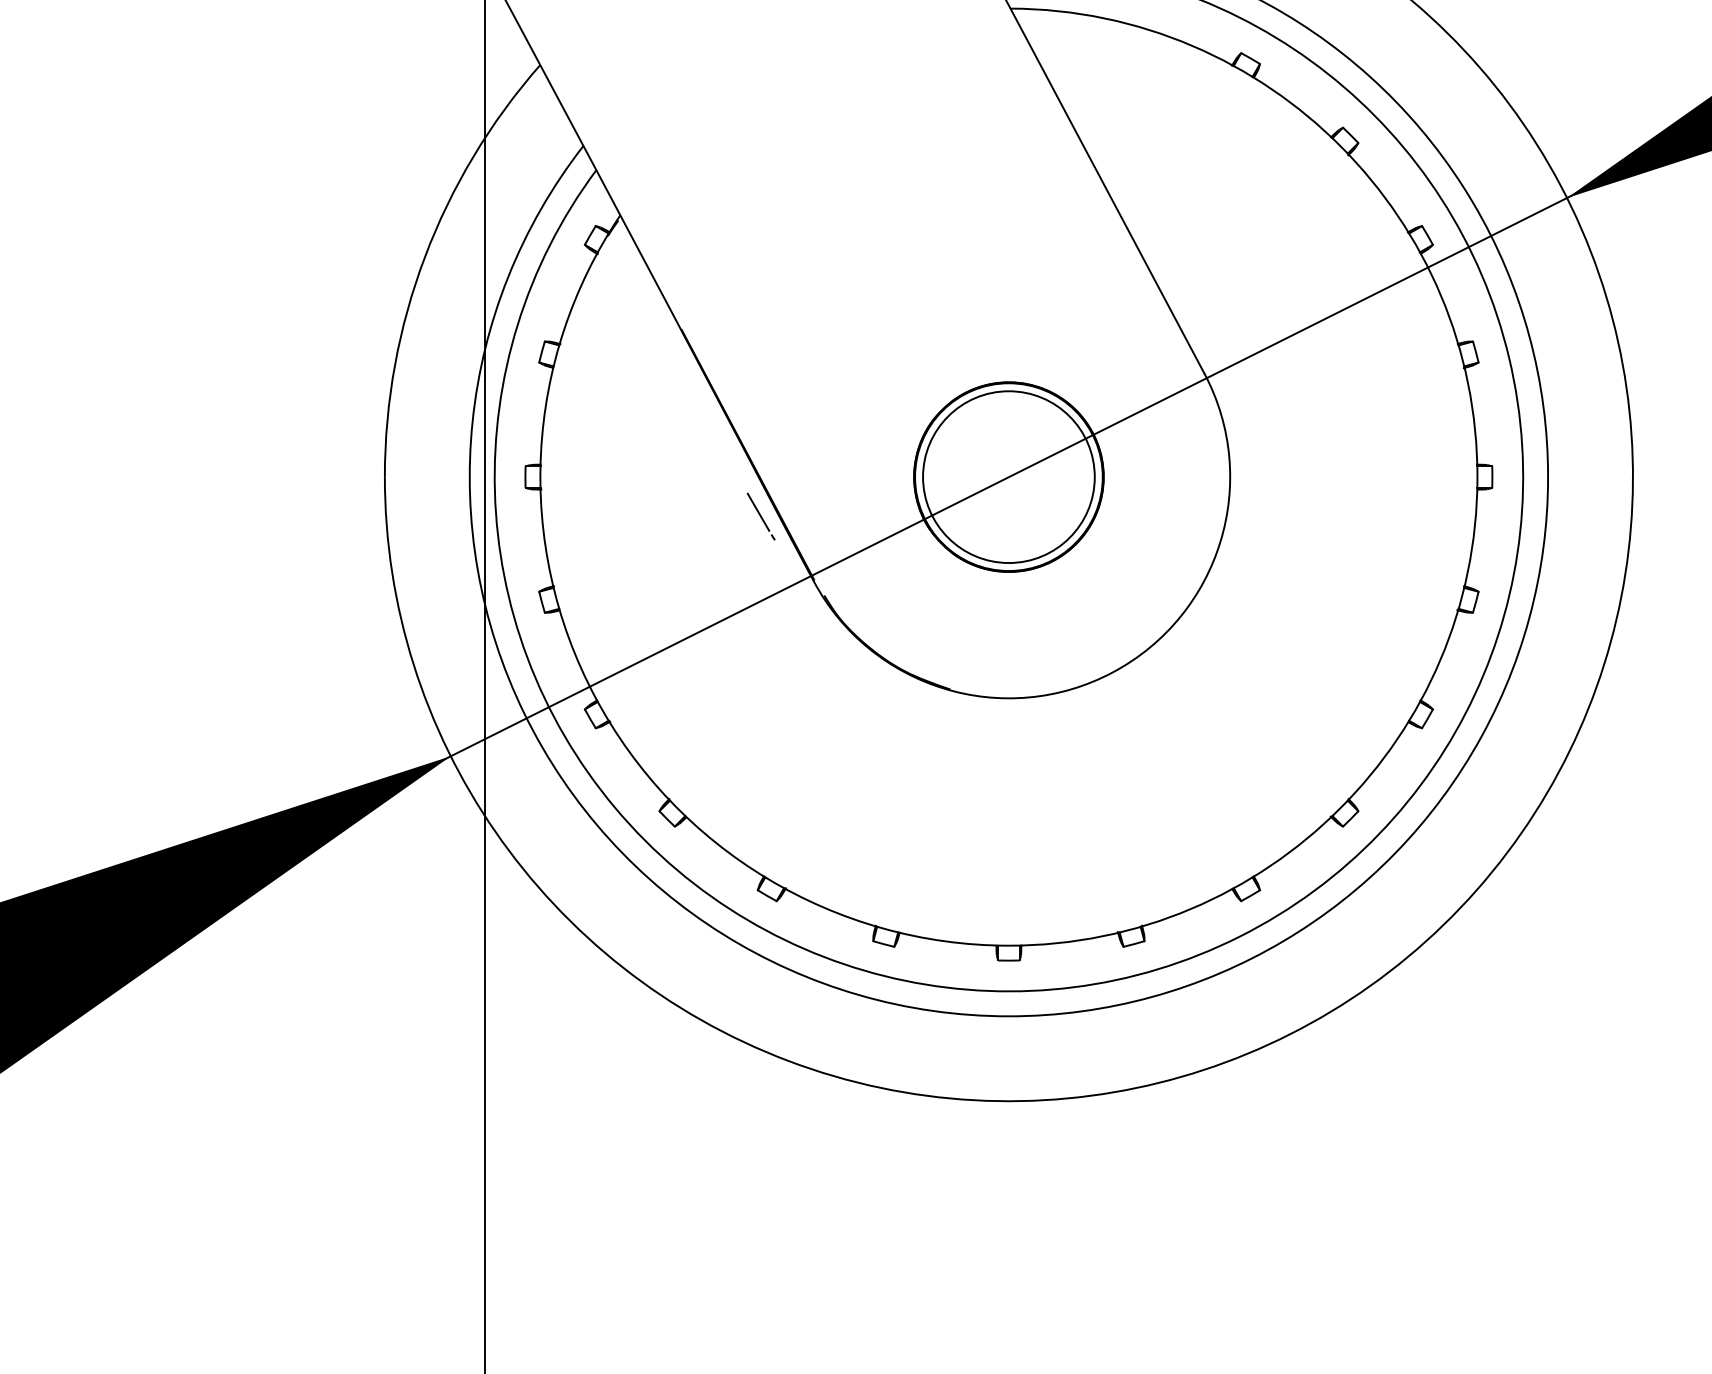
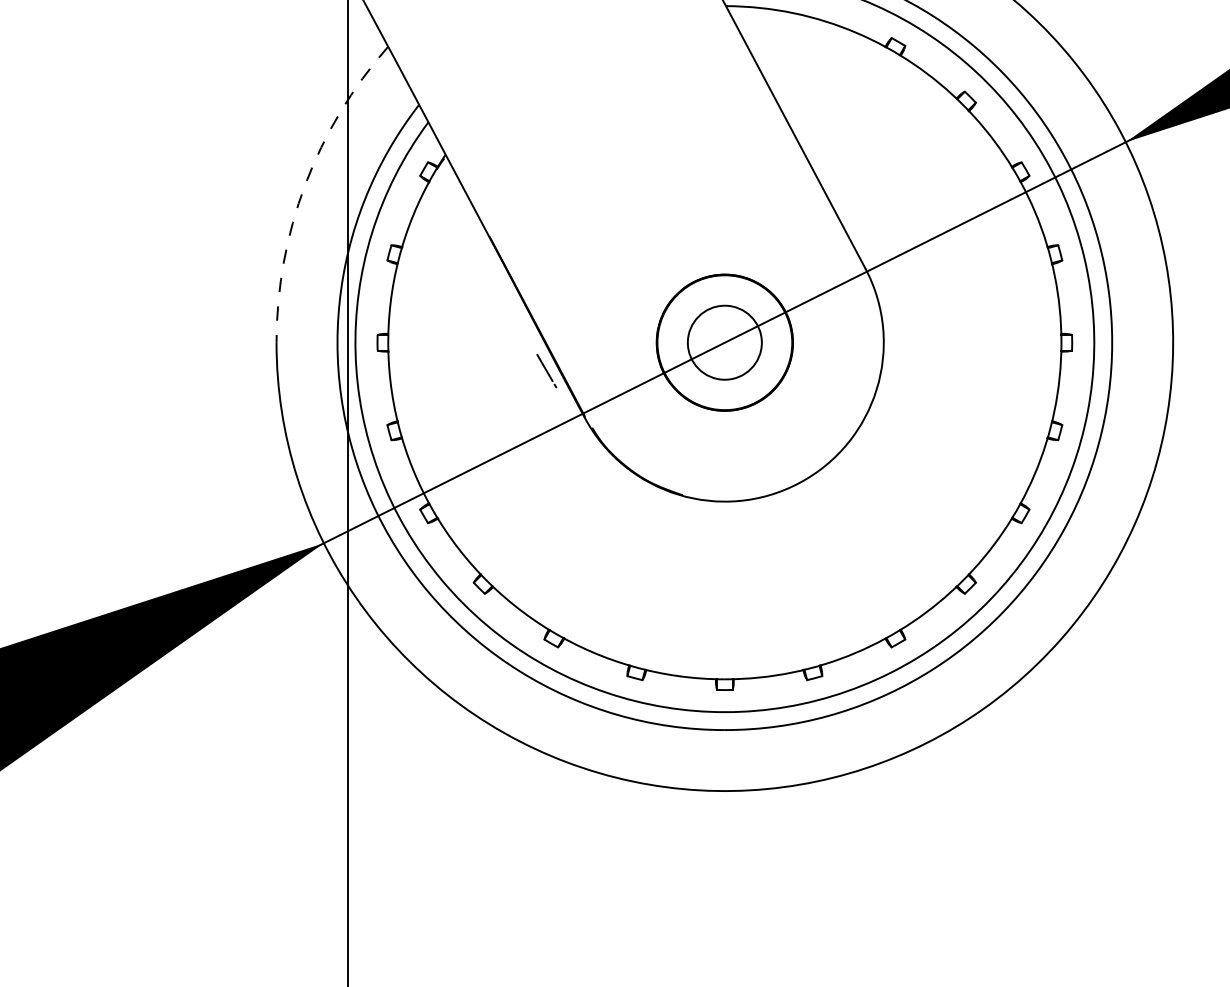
arc: (425, 256) -> (305, 184), solid -> dashed
circle: (1008, 477) -> (724, 342), size x0.6

